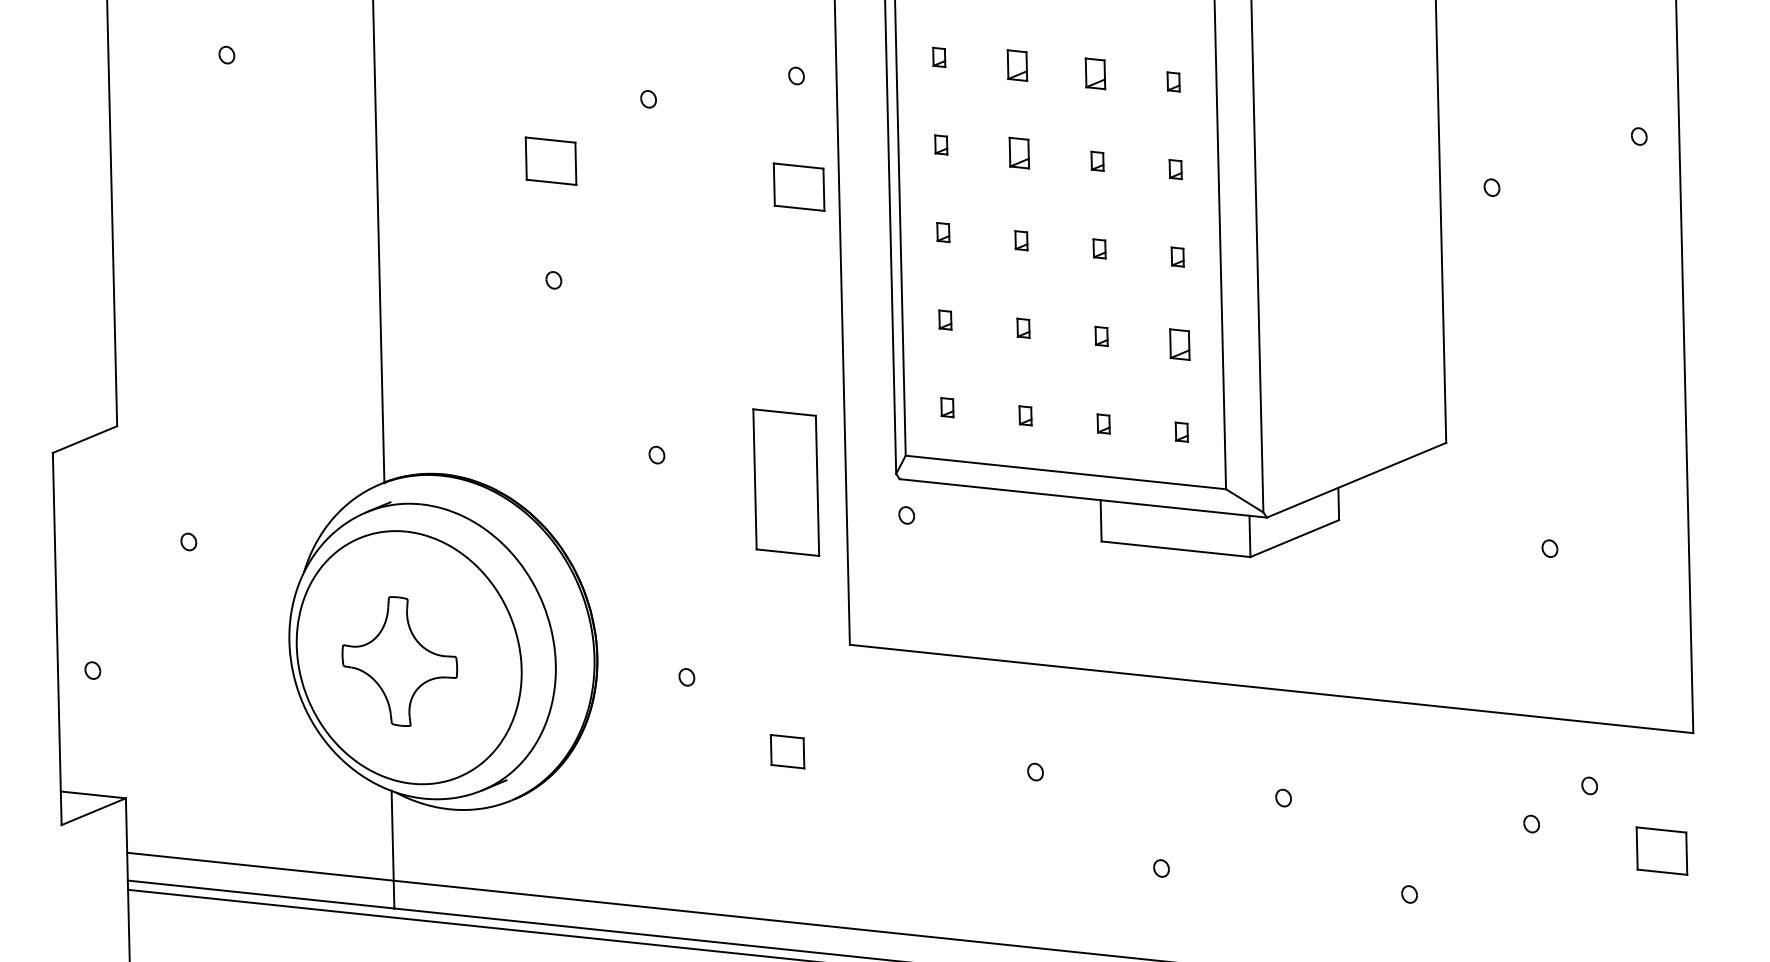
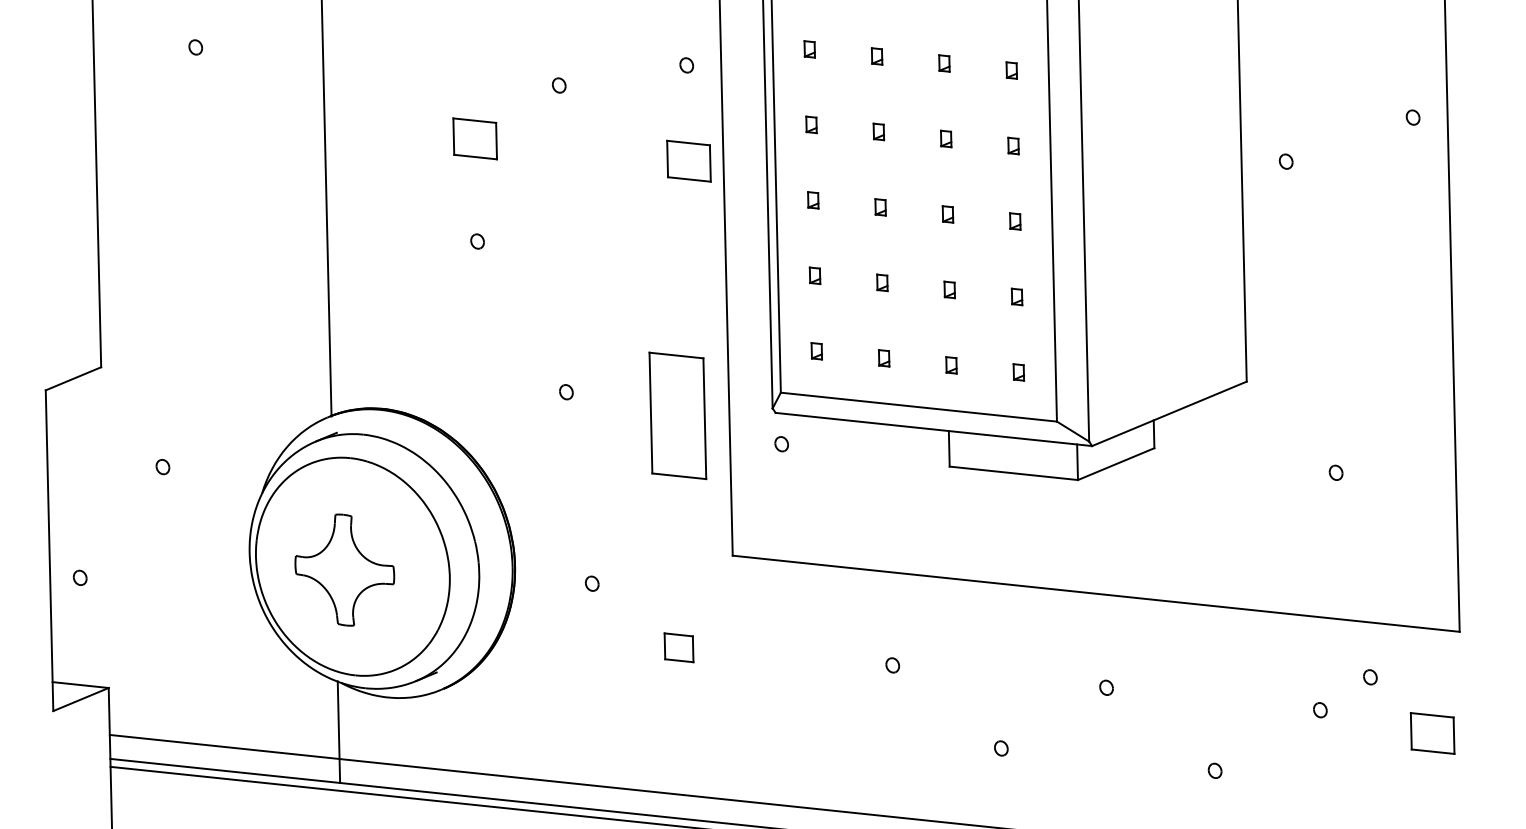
part: (1016, 65) -> (876, 56), size x0.62
part: (1095, 73) -> (944, 63), size x0.62
part: (1019, 152) -> (878, 131), size x0.62
part: (1179, 344) -> (1016, 296), size x0.62

